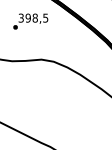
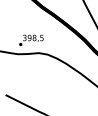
text: (30, 20) -> (31, 39), moved

